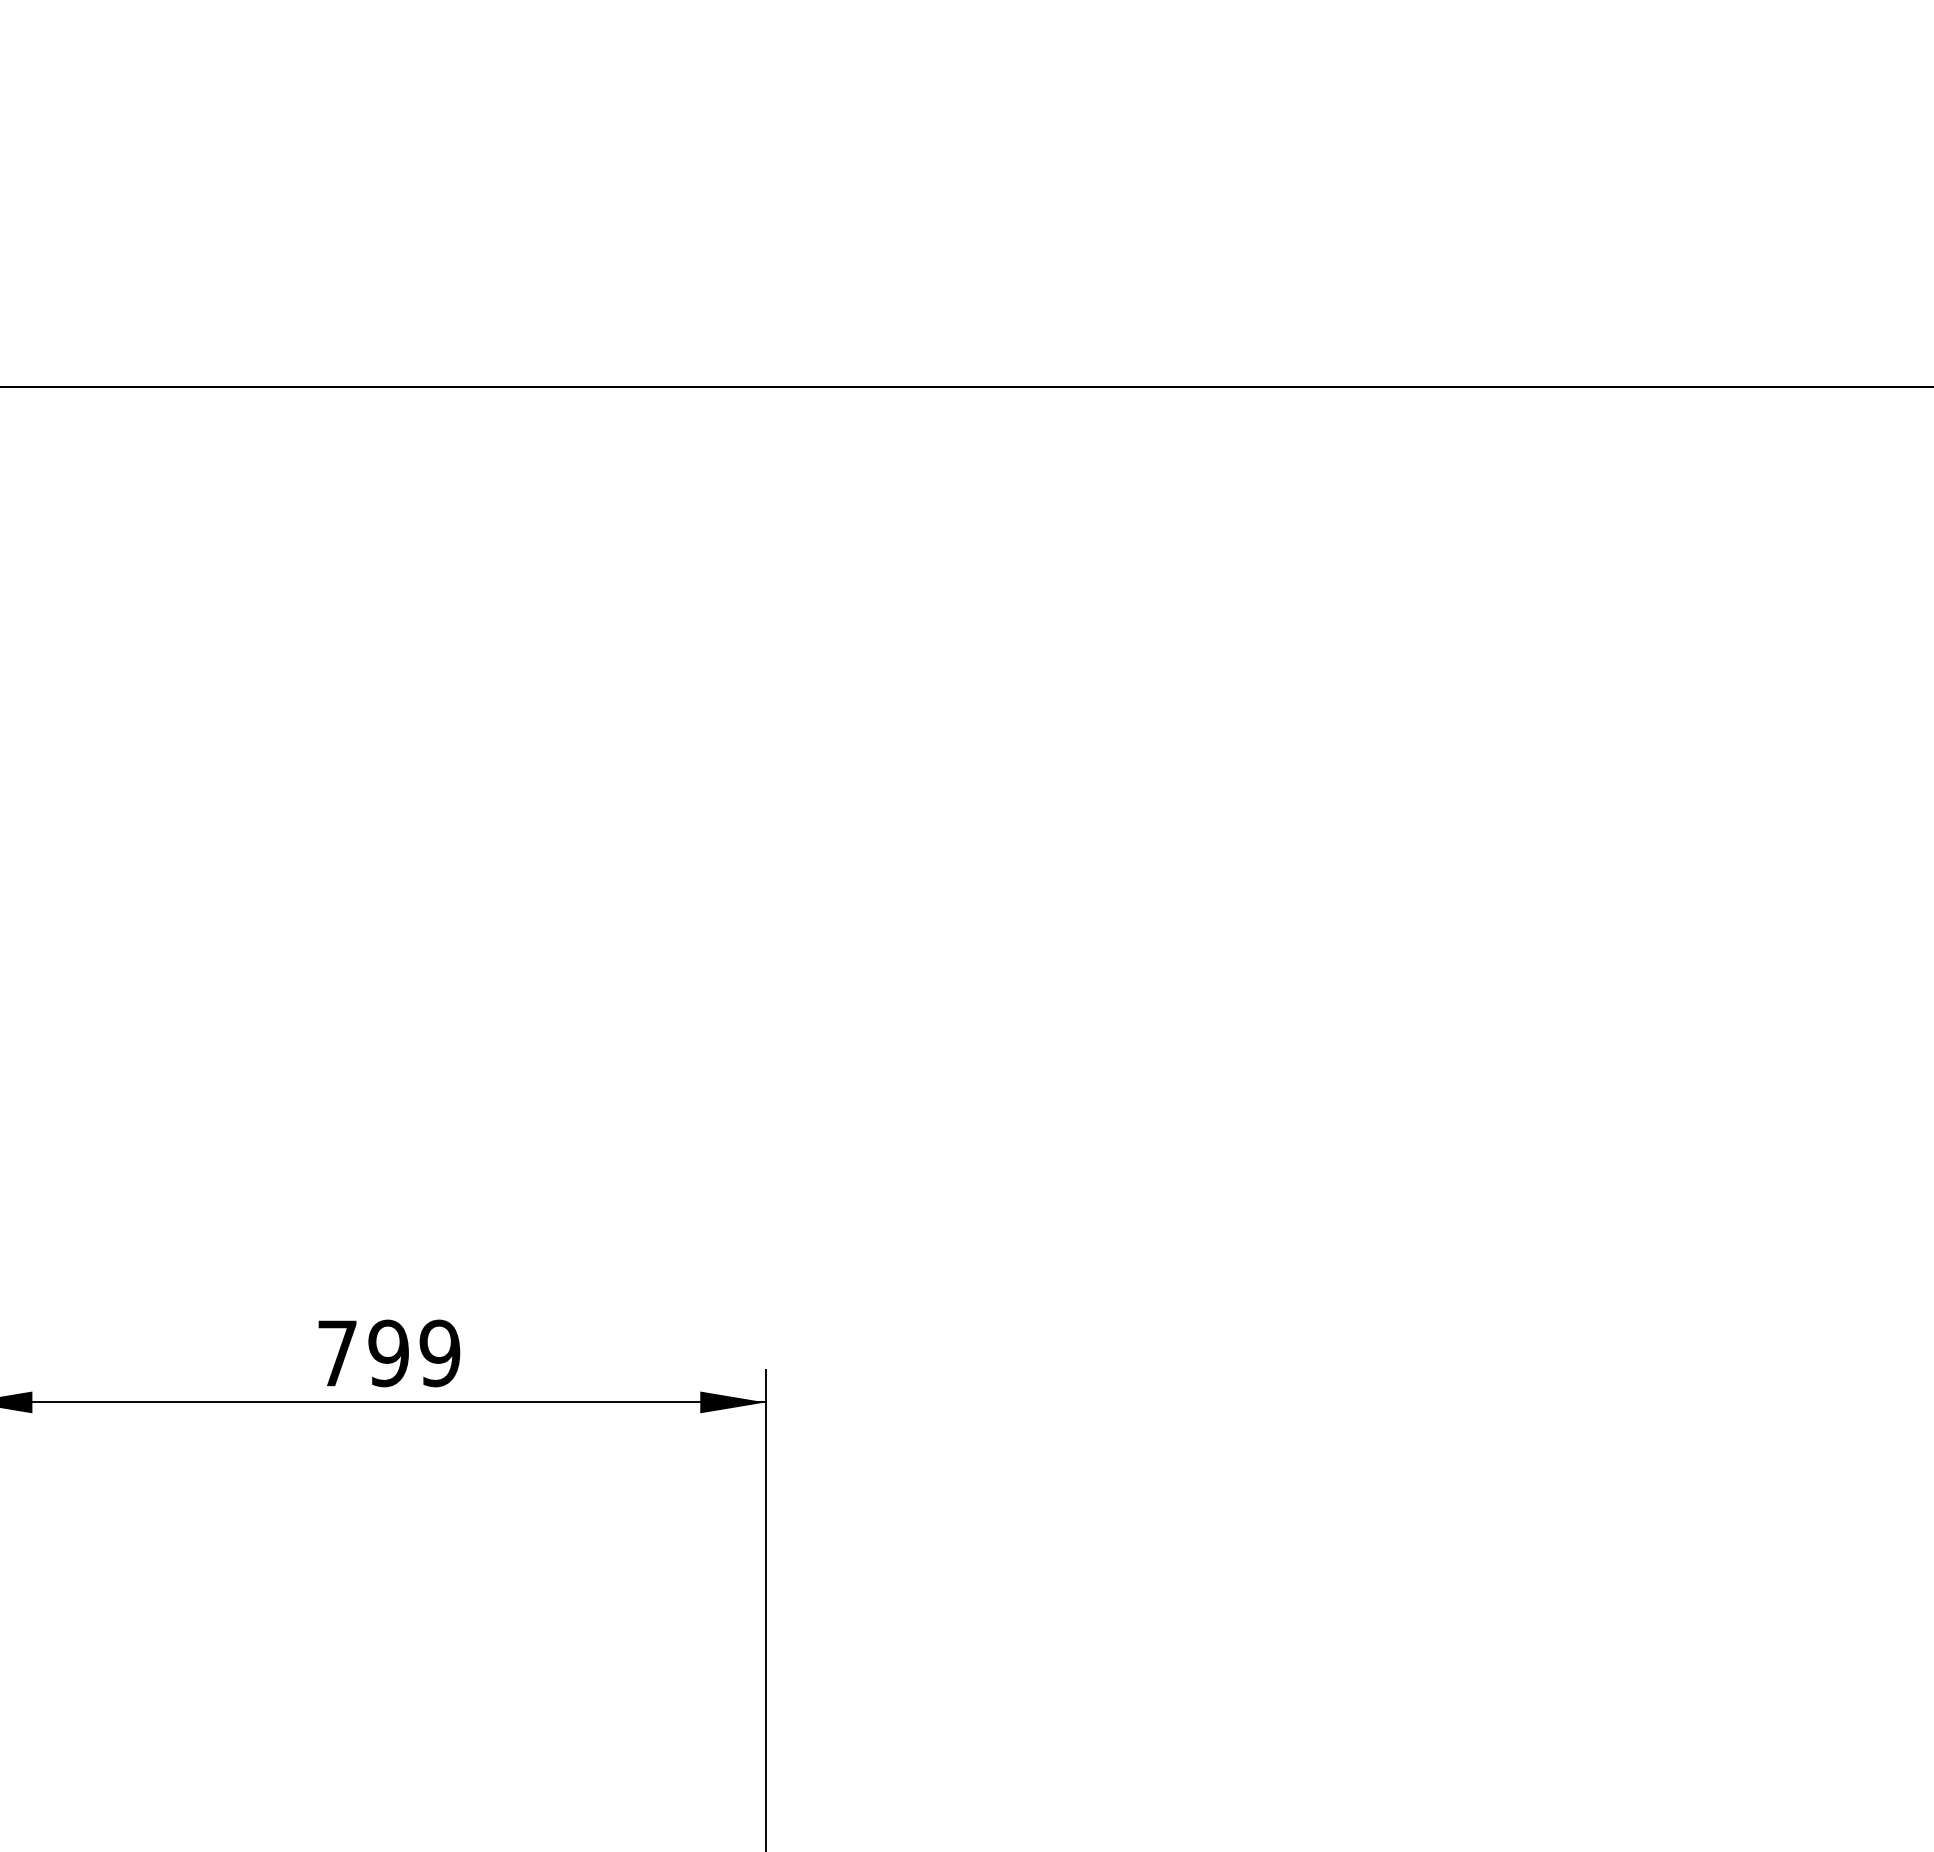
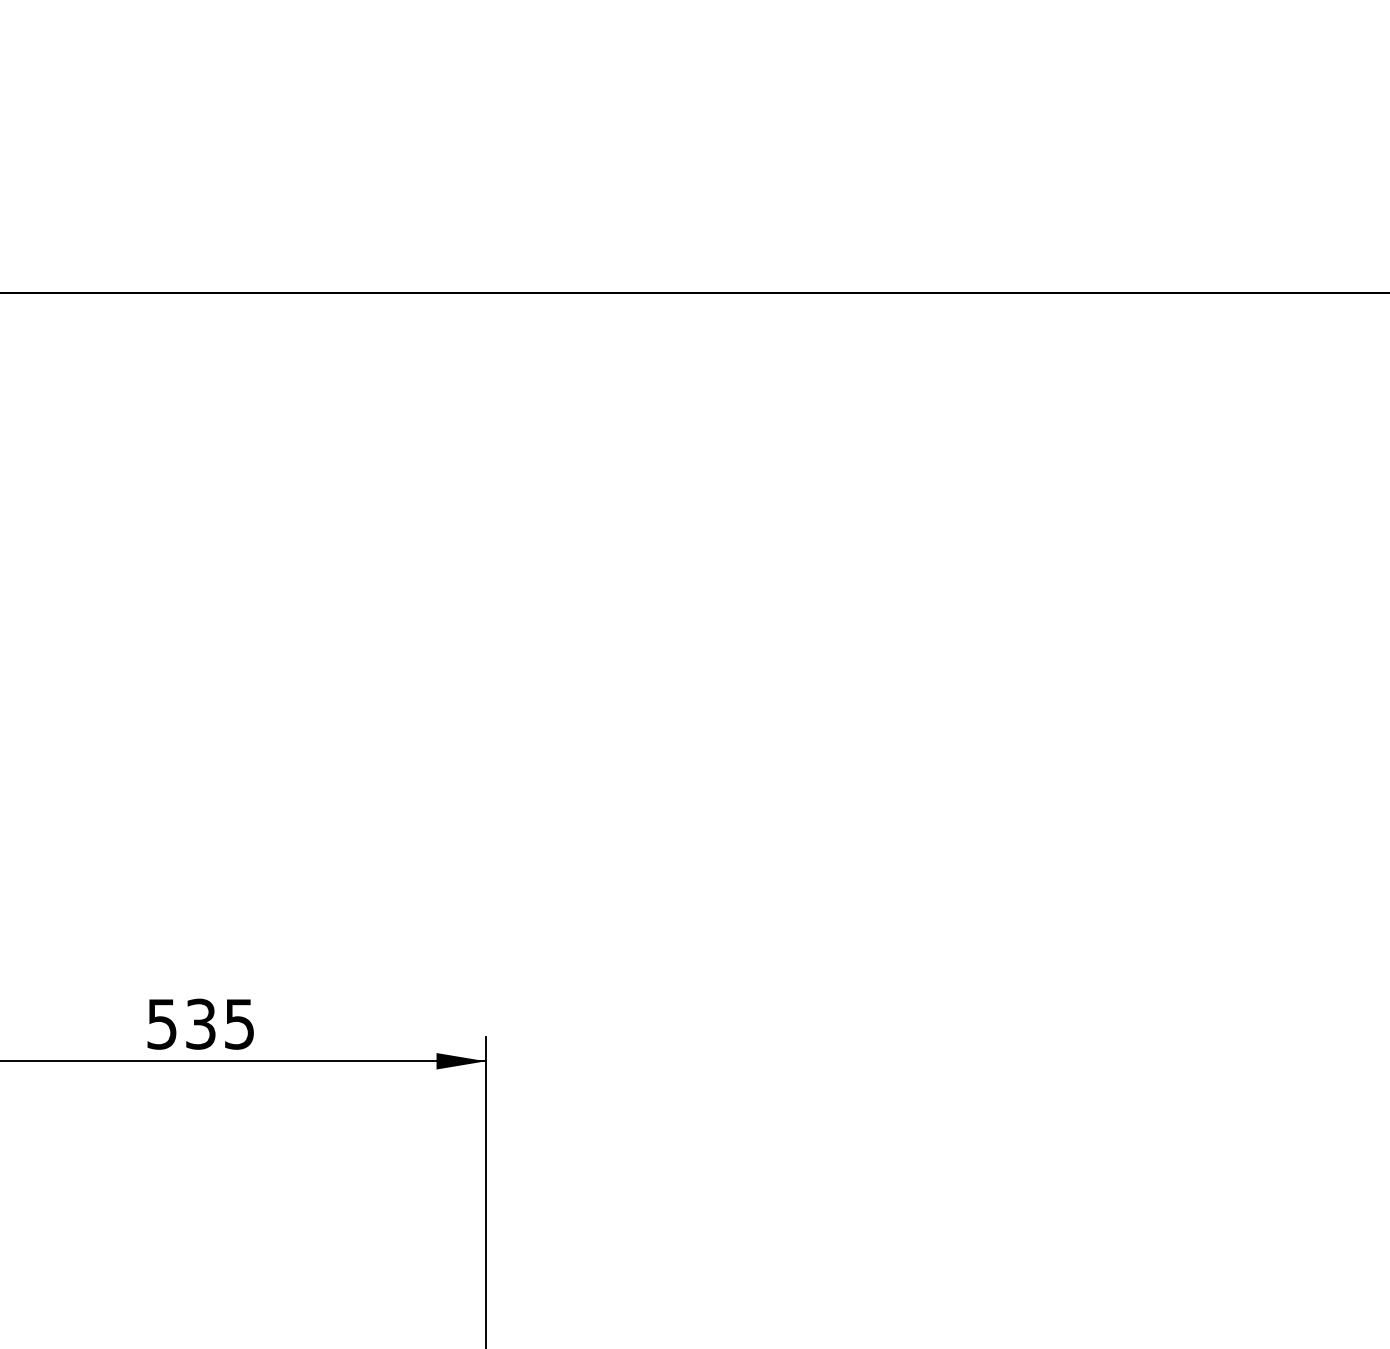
text: (389, 1353) -> (201, 1024), 799 -> 535

